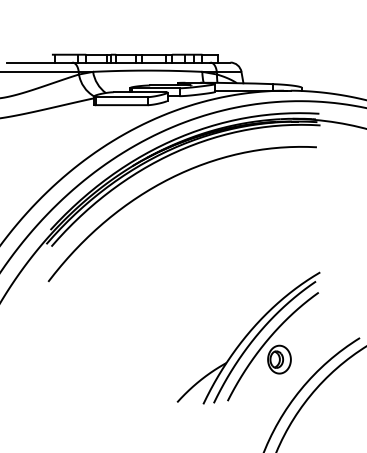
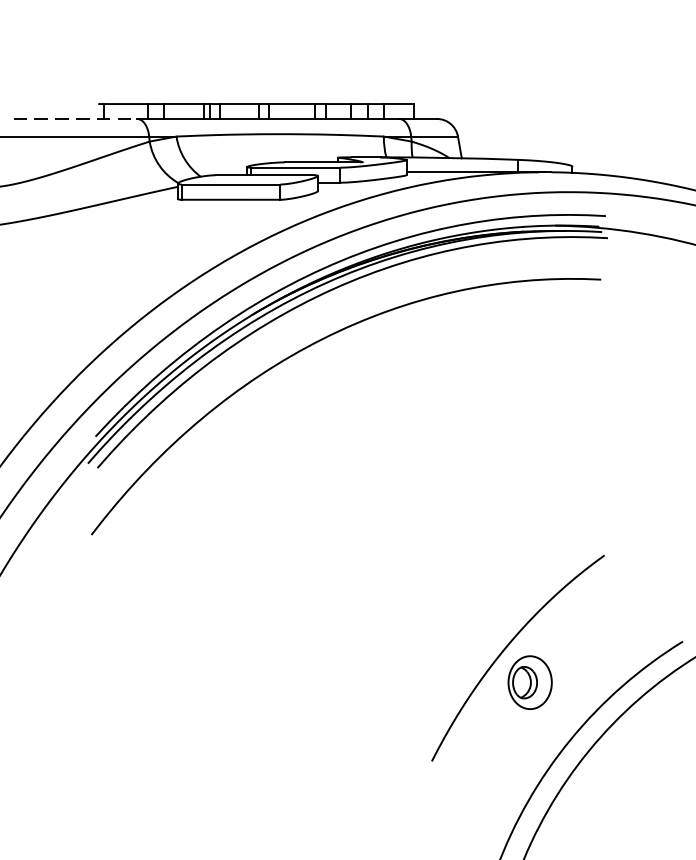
line: (39, 62) -> (74, 118), solid -> dashed
part: (248, 337) -> (471, 640), removed

